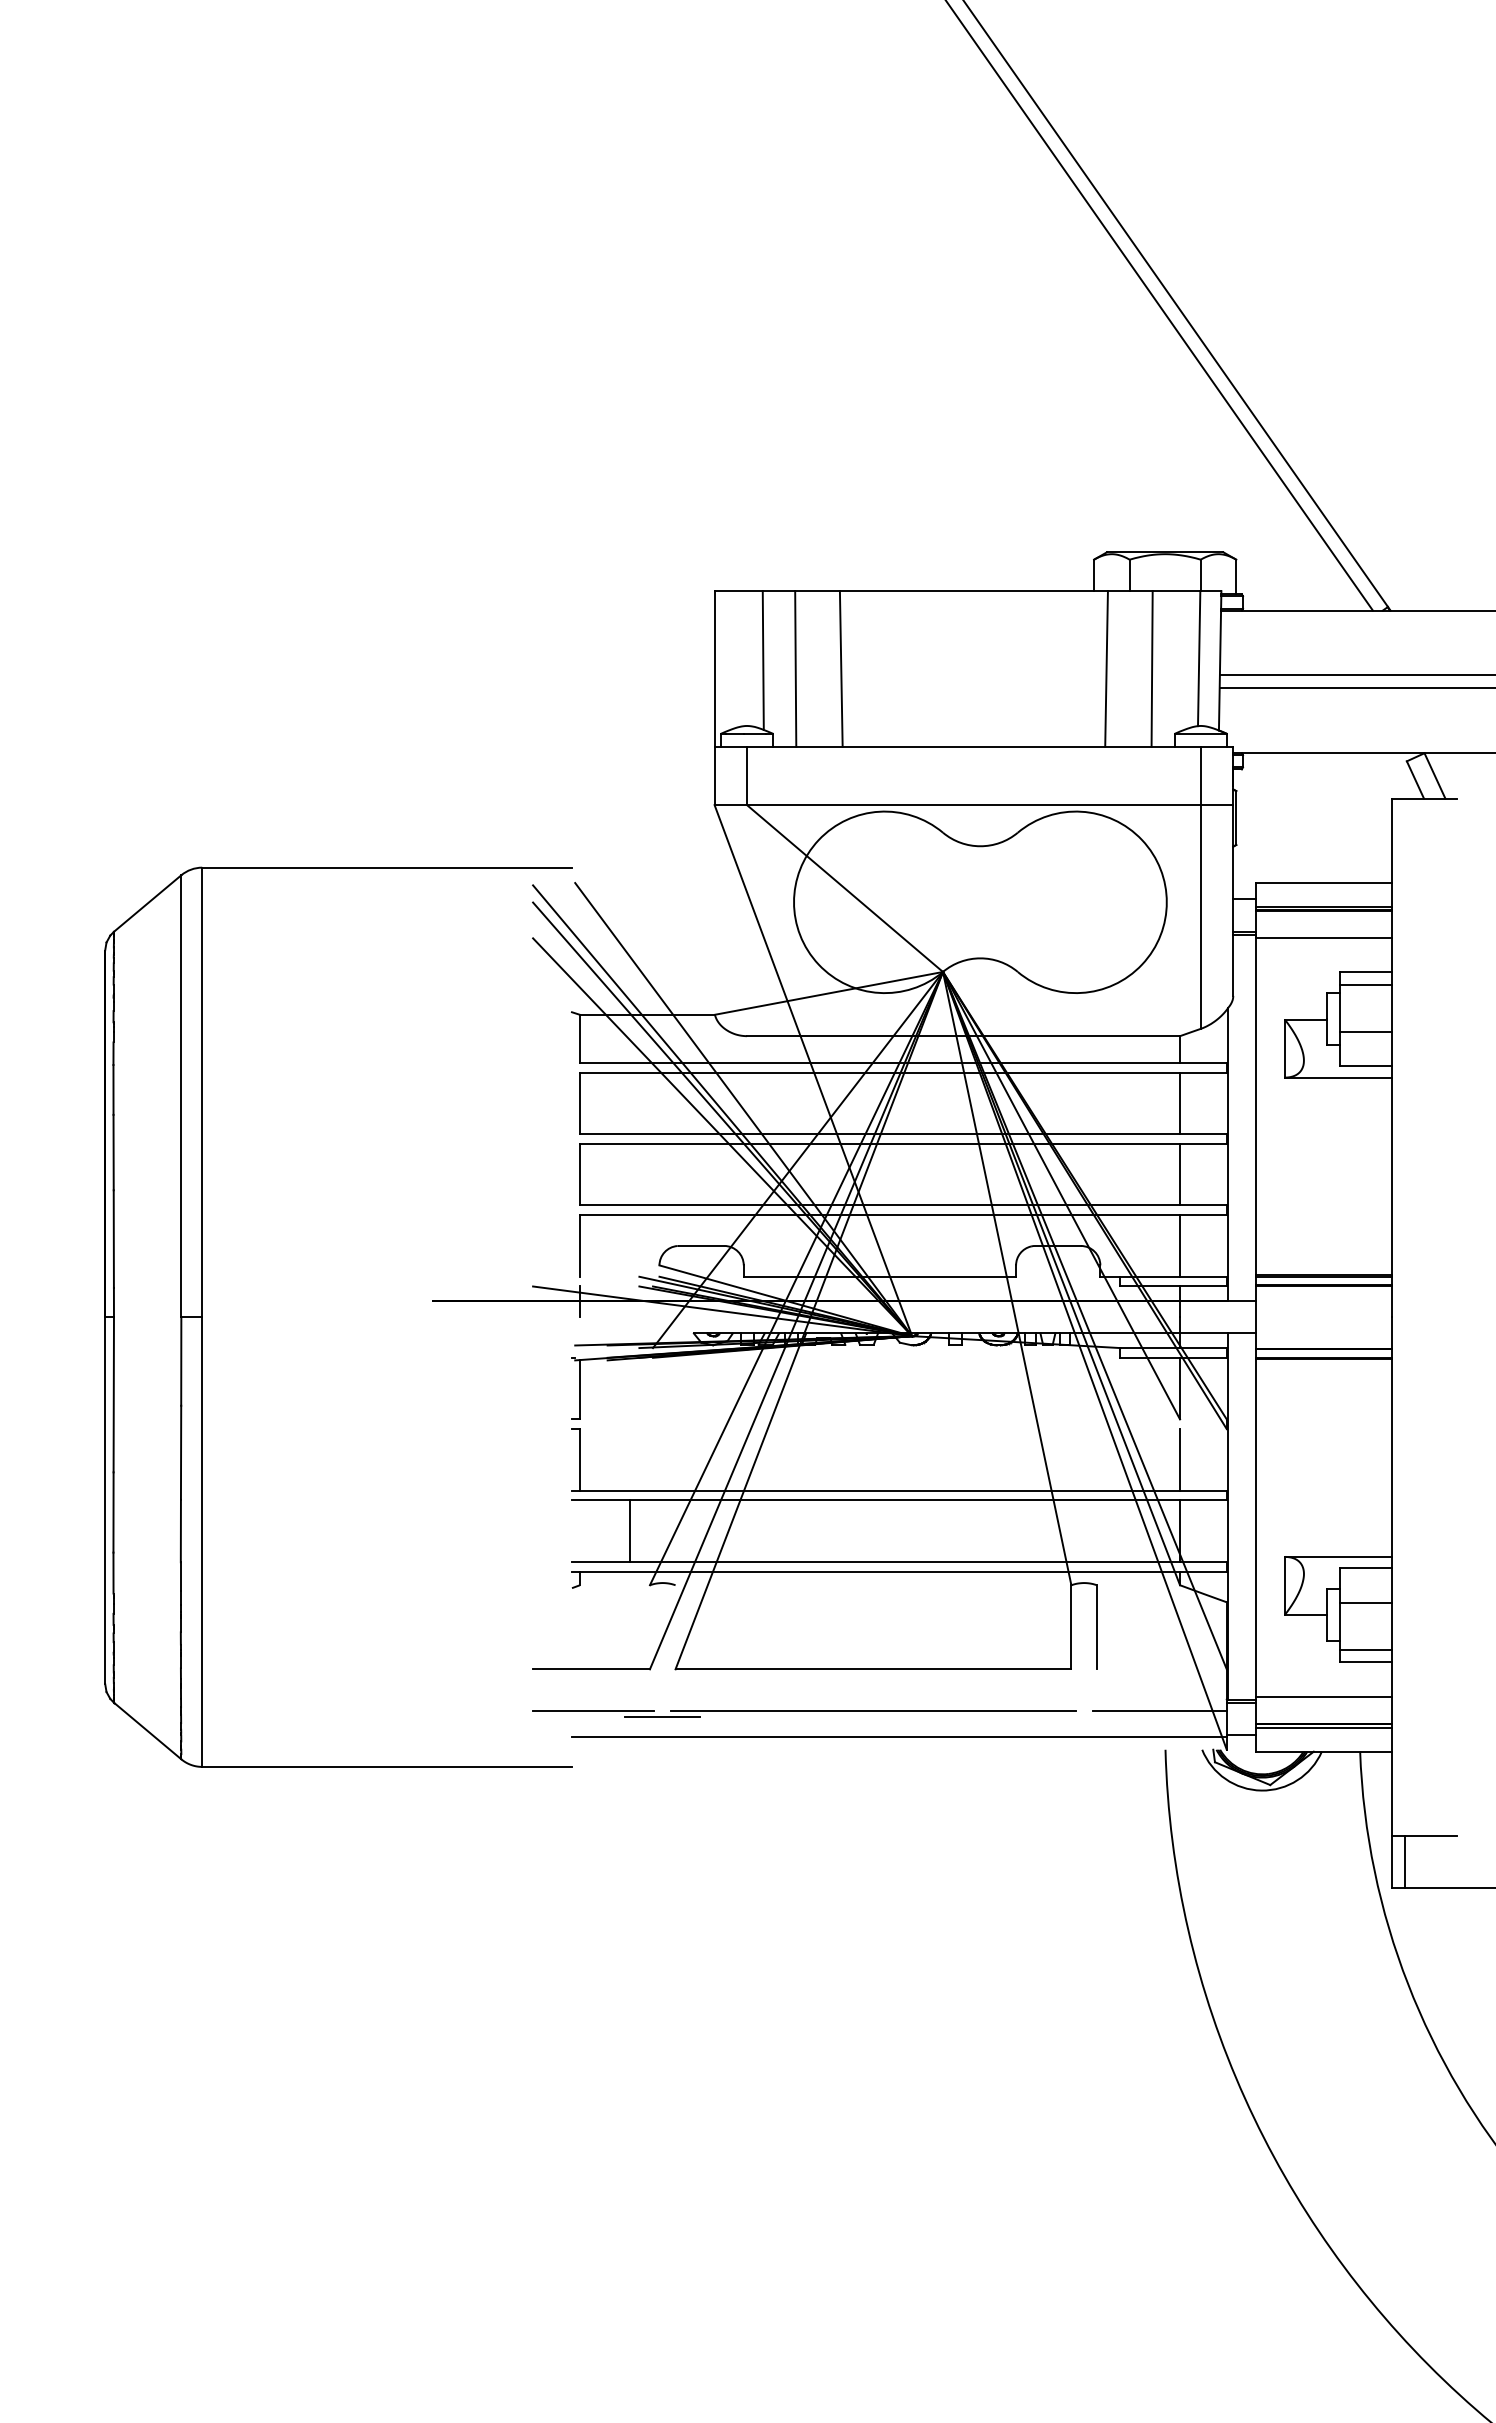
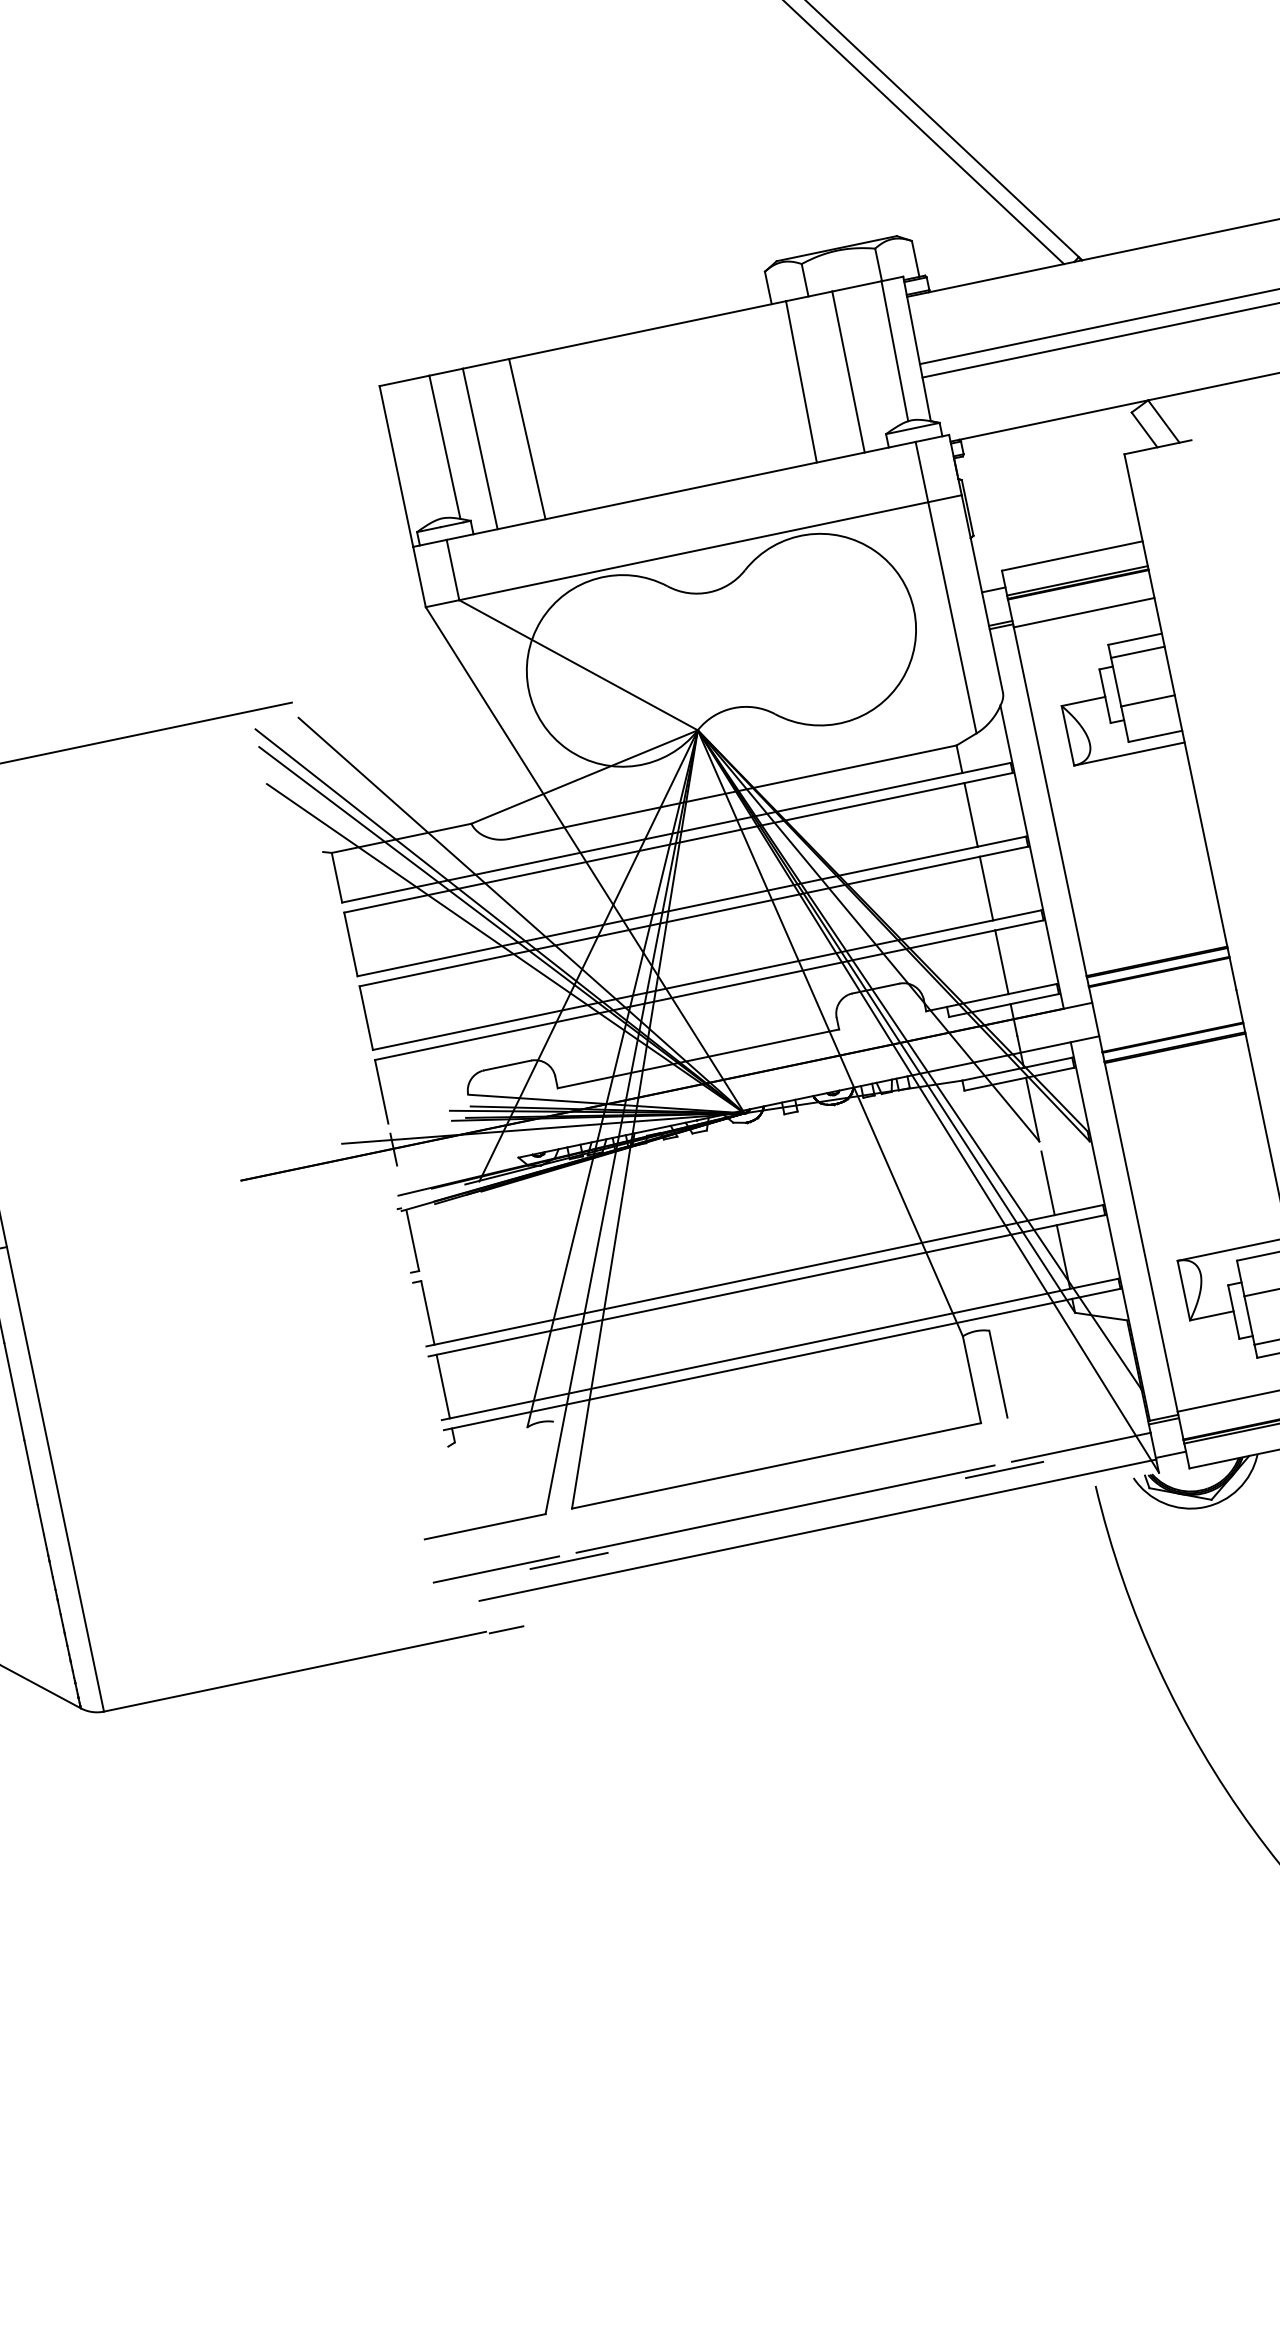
line: (629, 1531) -> (443, 1386), moved
line: (1083, 1717) -> (1003, 1470), added
line: (591, 1769) -> (506, 1630), added

